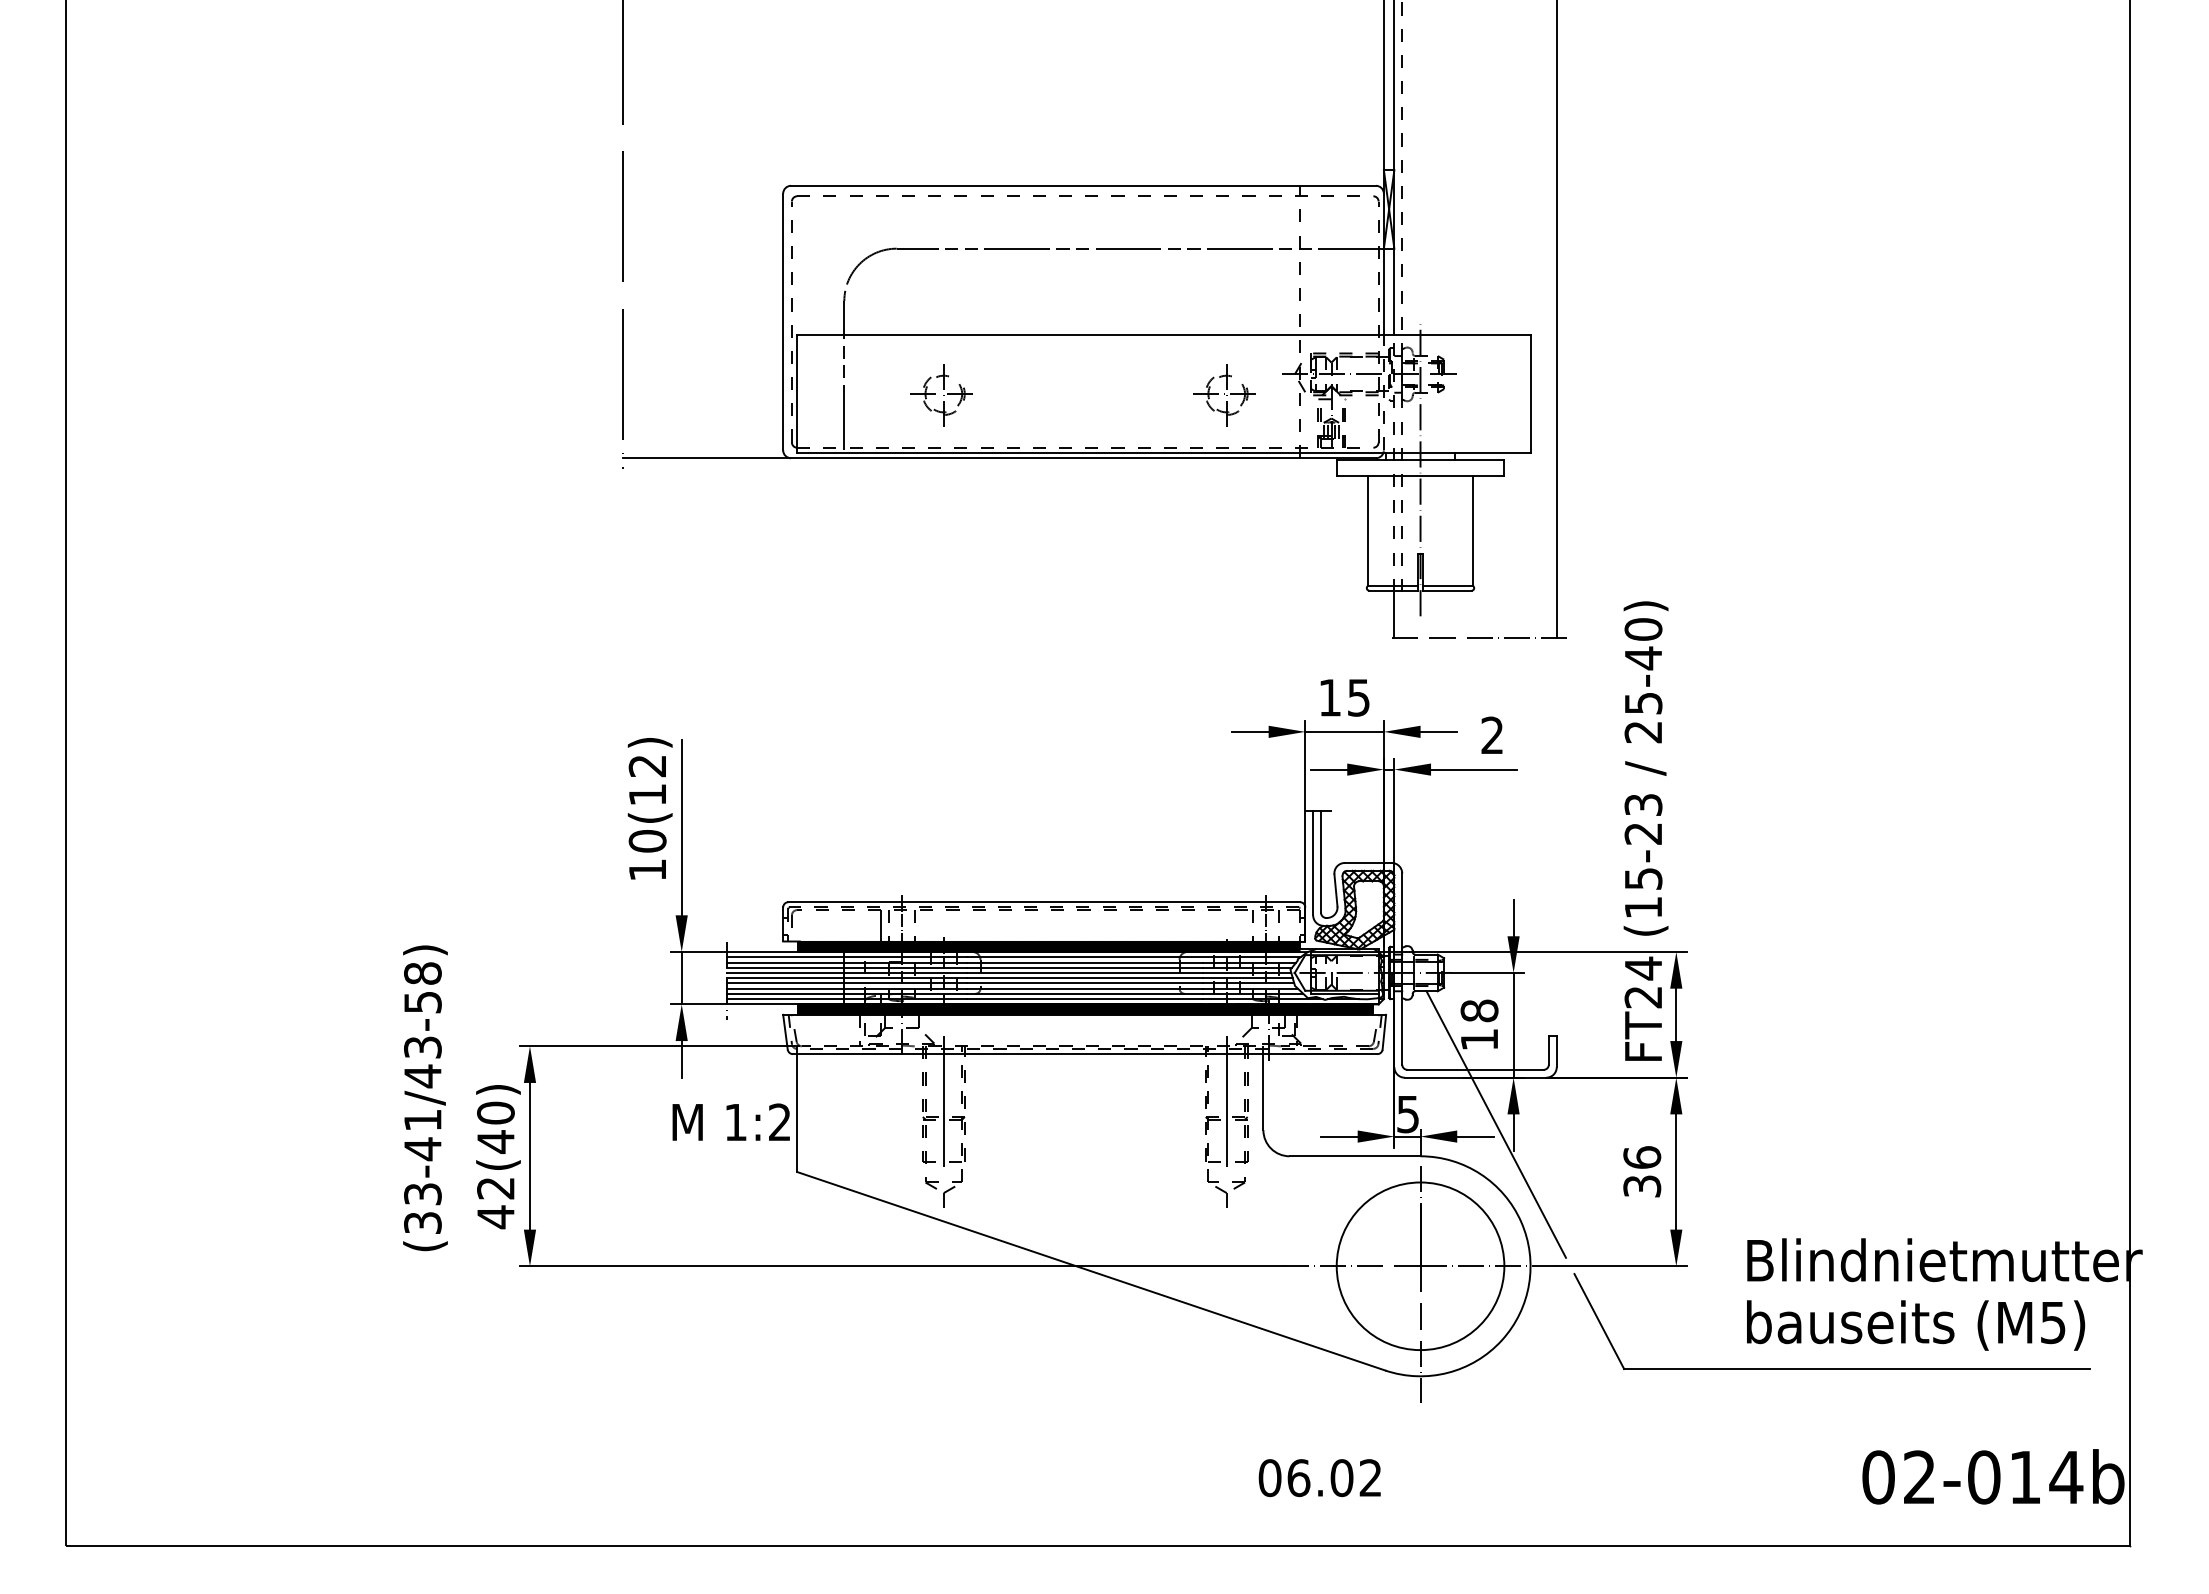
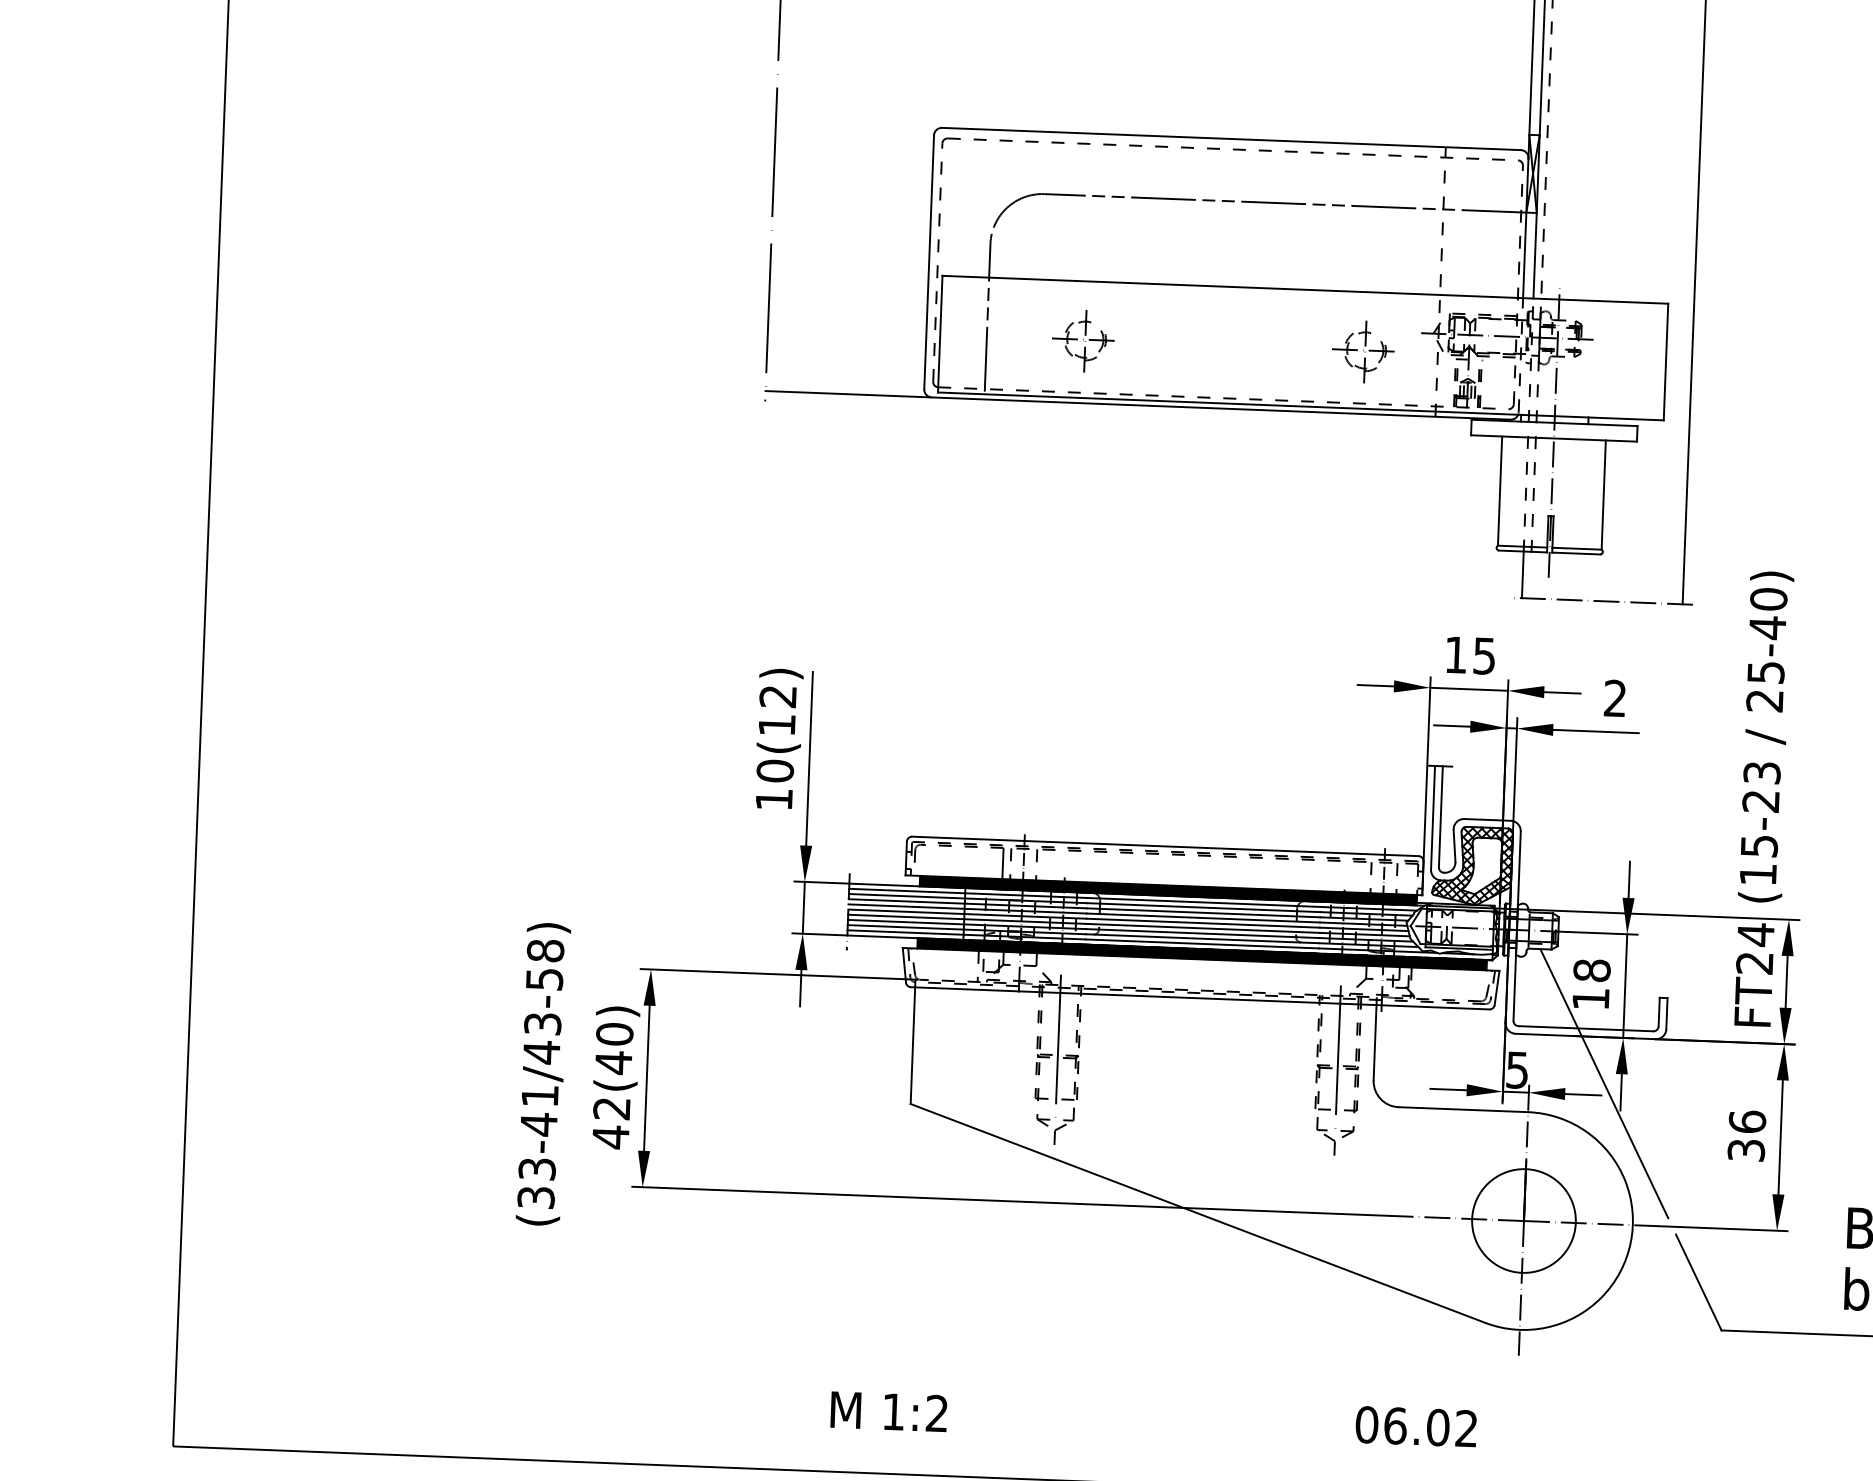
text: (425, 1098) -> (543, 1074), moved
text: (730, 1121) -> (888, 1410), moved
circle: (1420, 1265) -> (1523, 1220), size x0.62

